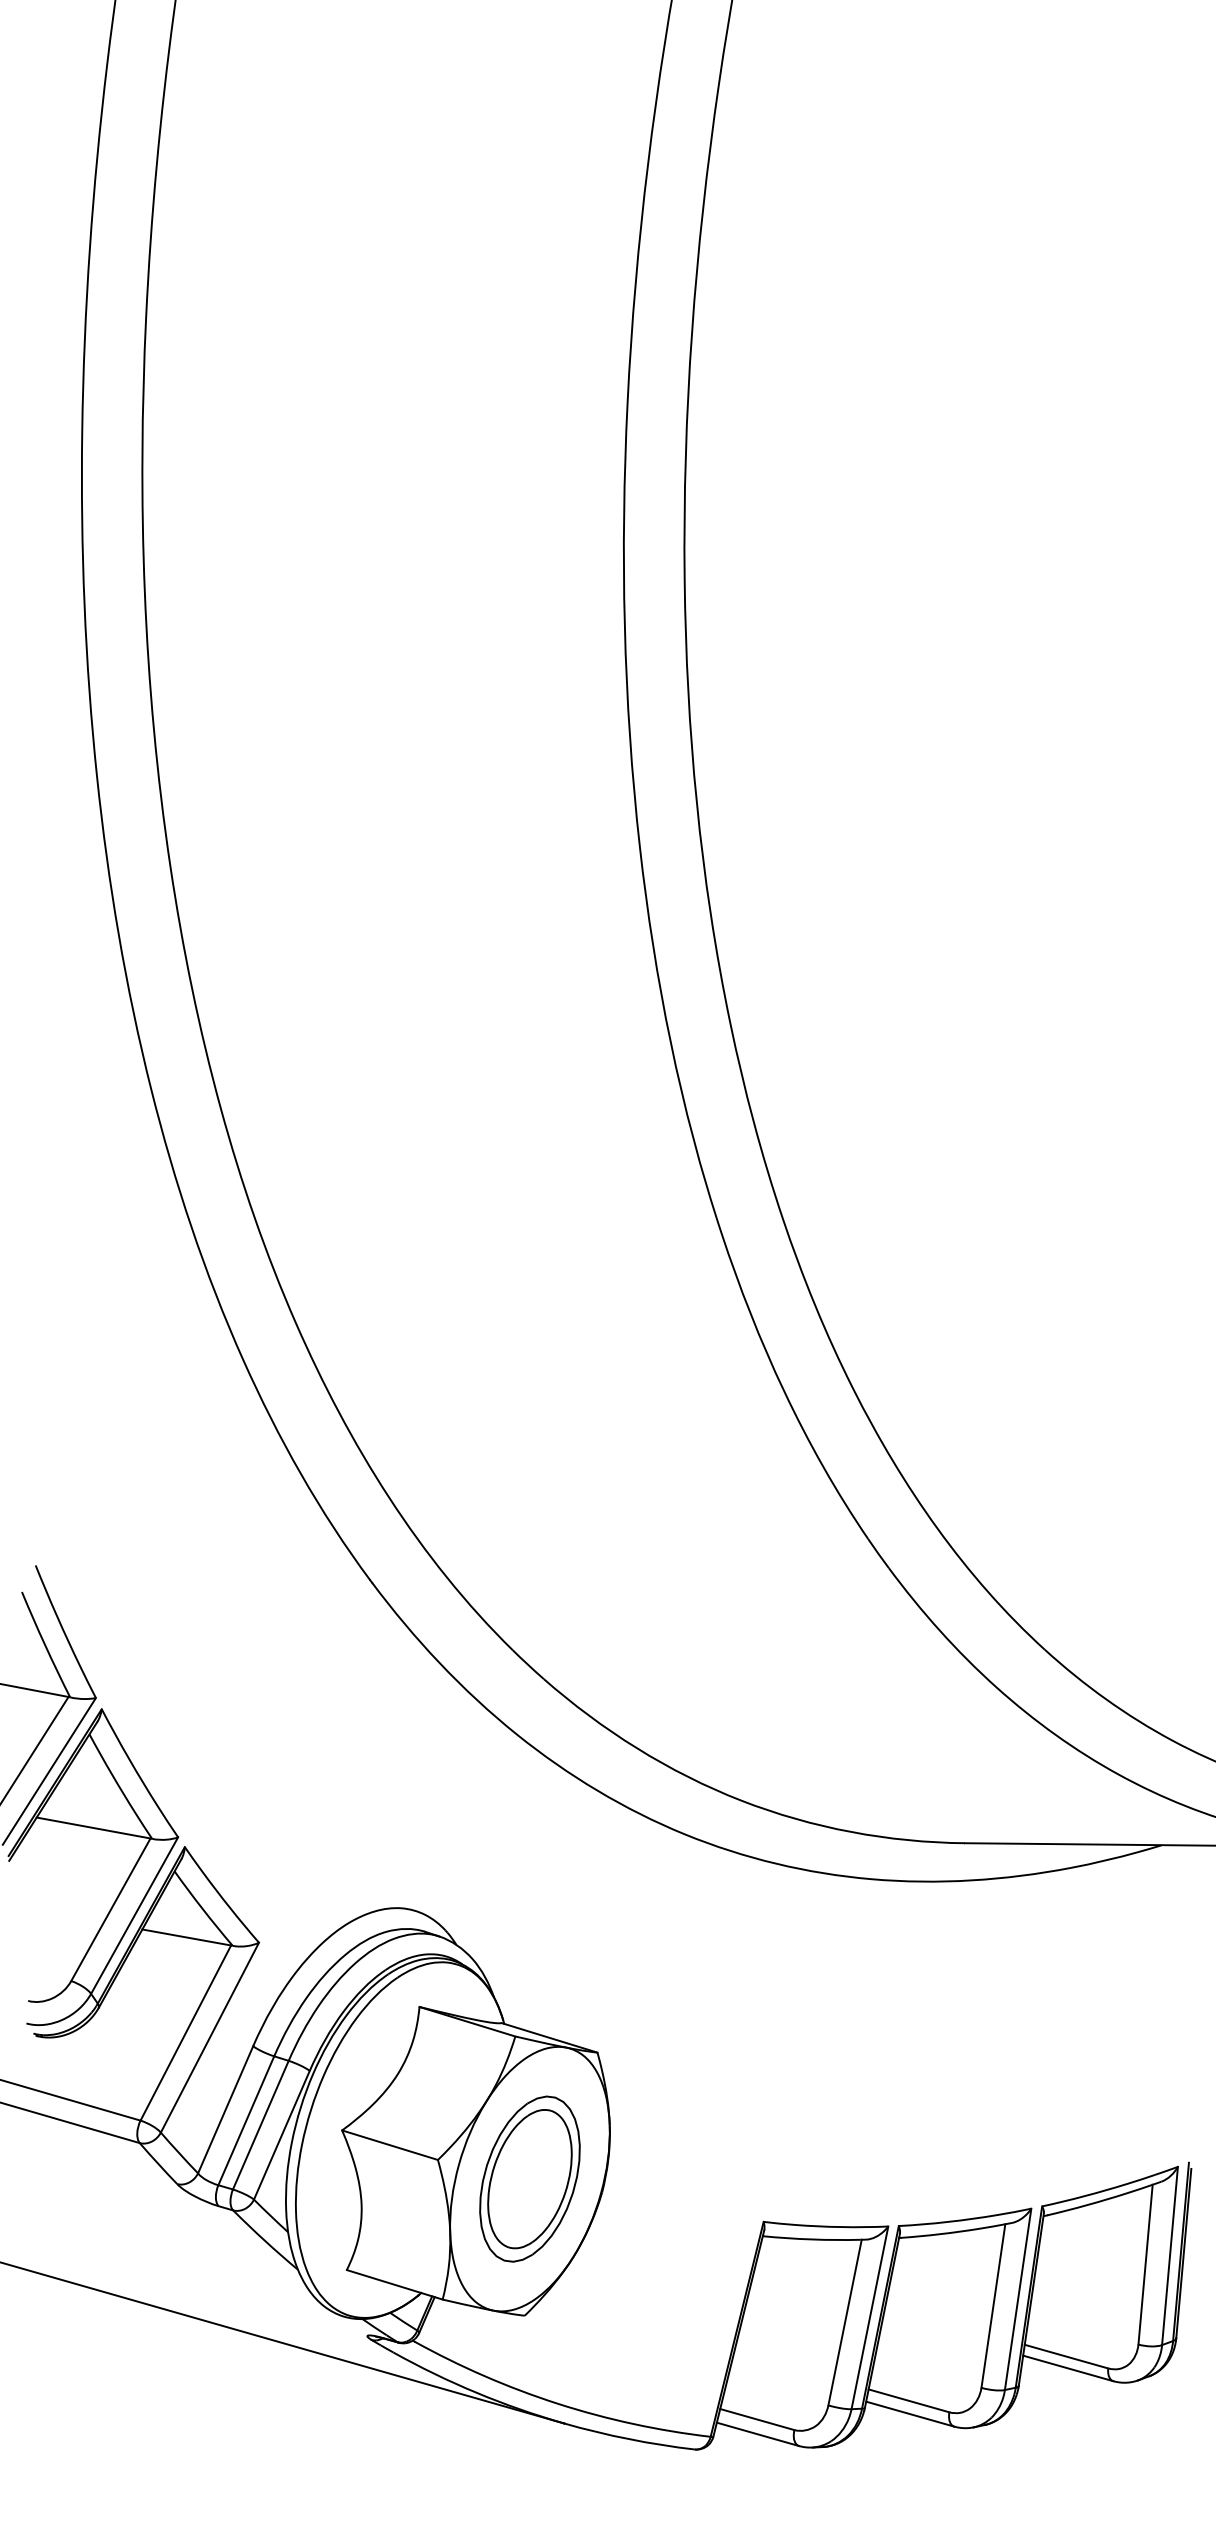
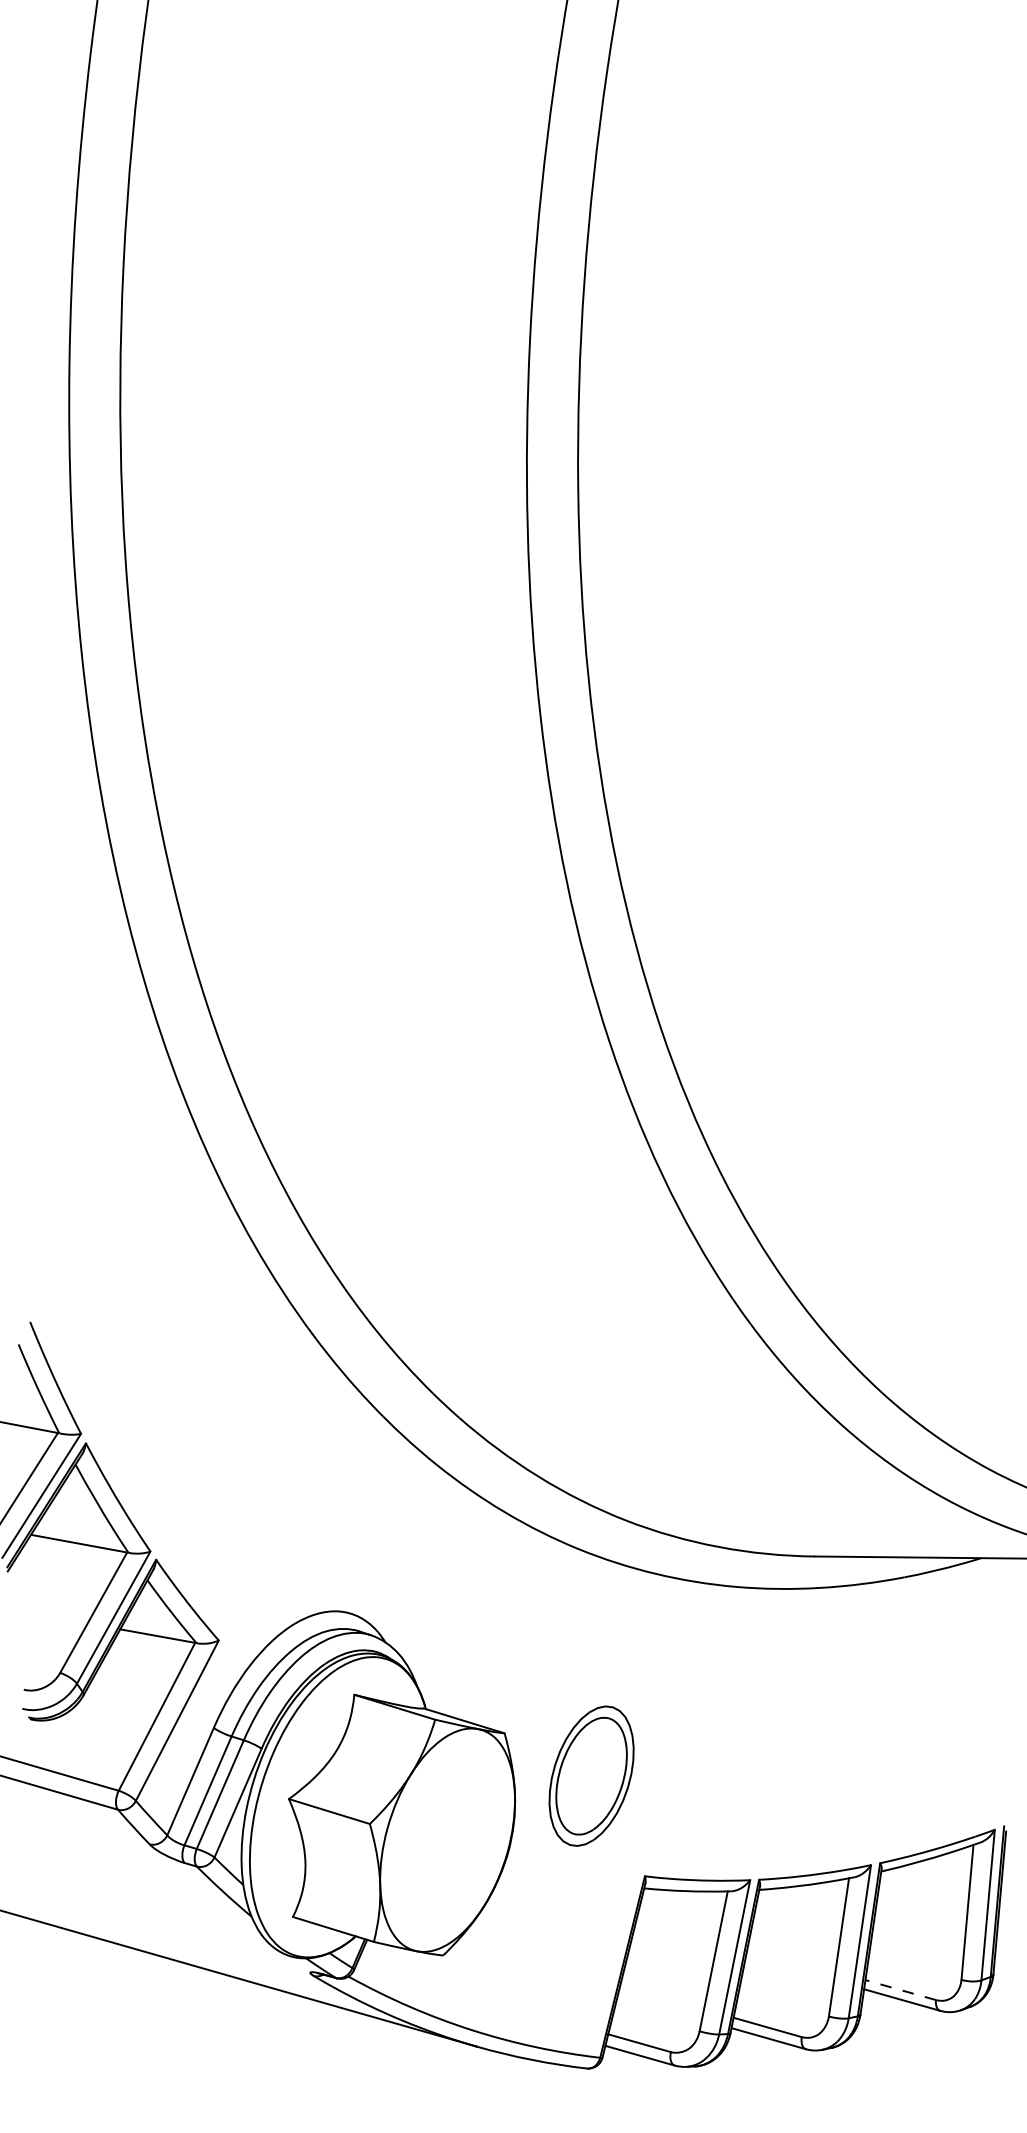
part: (529, 2178) -> (591, 1775), moved
line: (1066, 2357) -> (900, 1990), solid -> dashed

